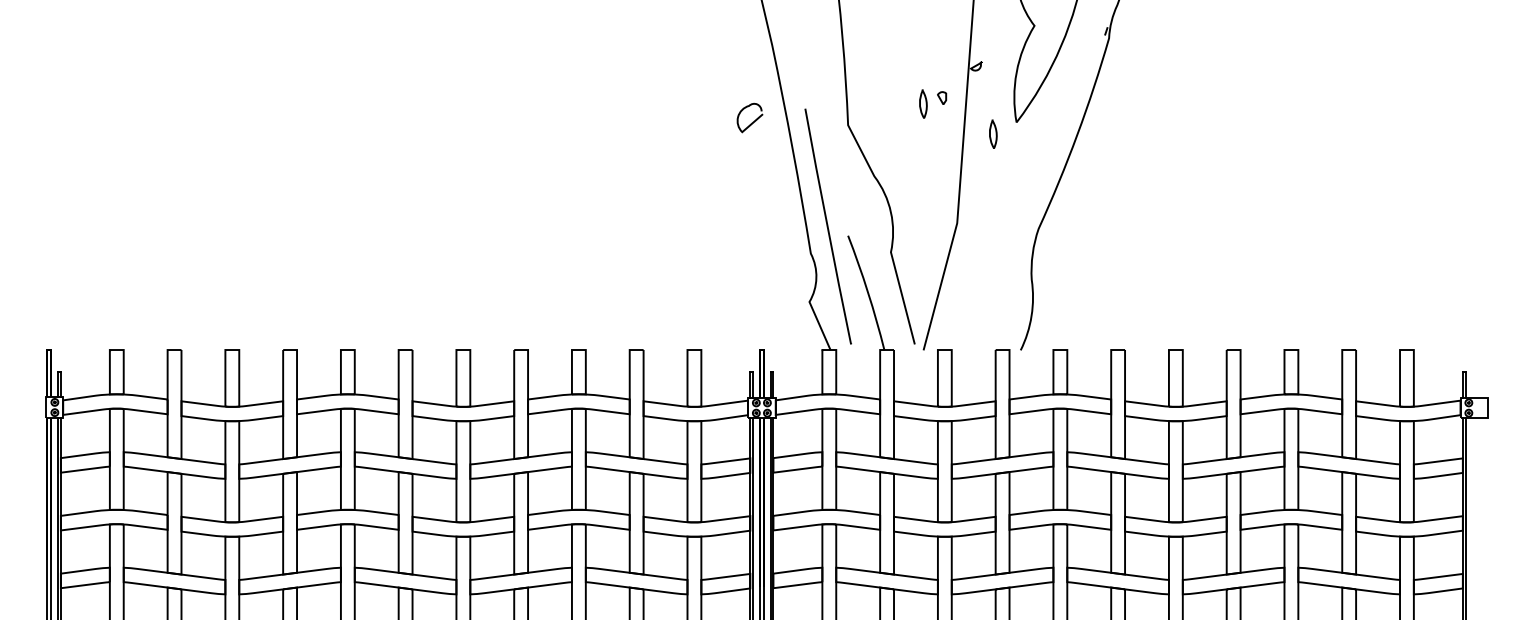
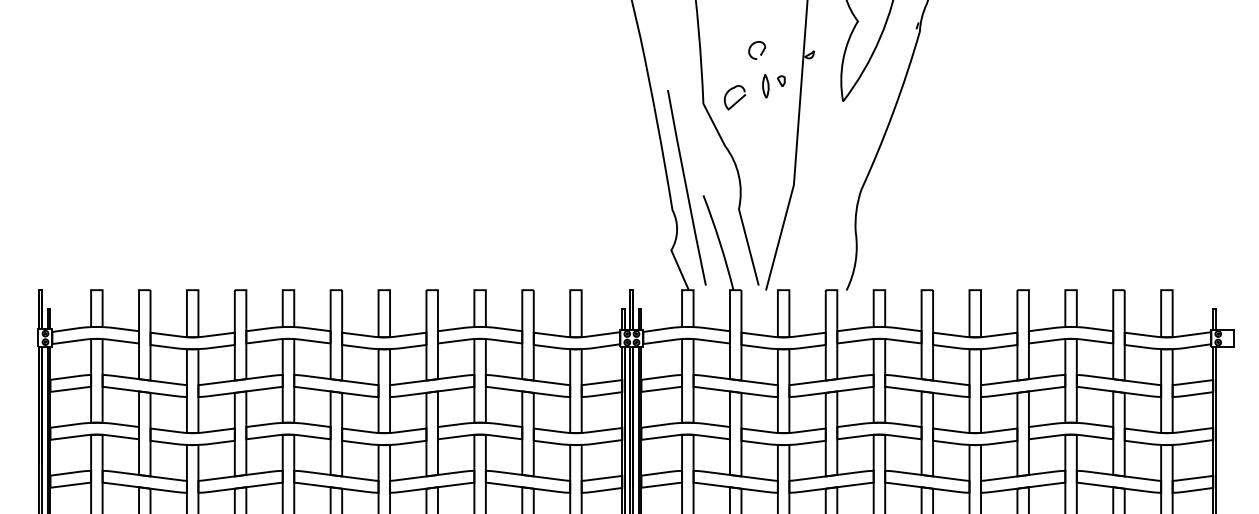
curve: (916, 64) -> (760, 53), added
curve: (752, 121) -> (737, 100), moved
curve: (990, 134) -> (821, 111), removed

